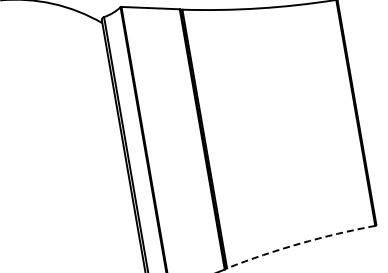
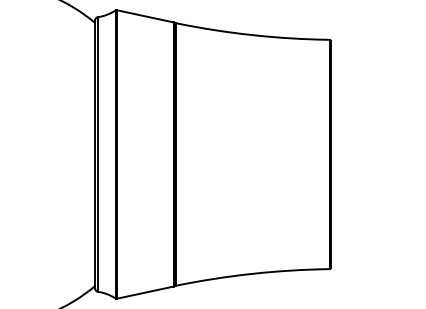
arc: (300, 243) -> (252, 273), dashed -> solid

